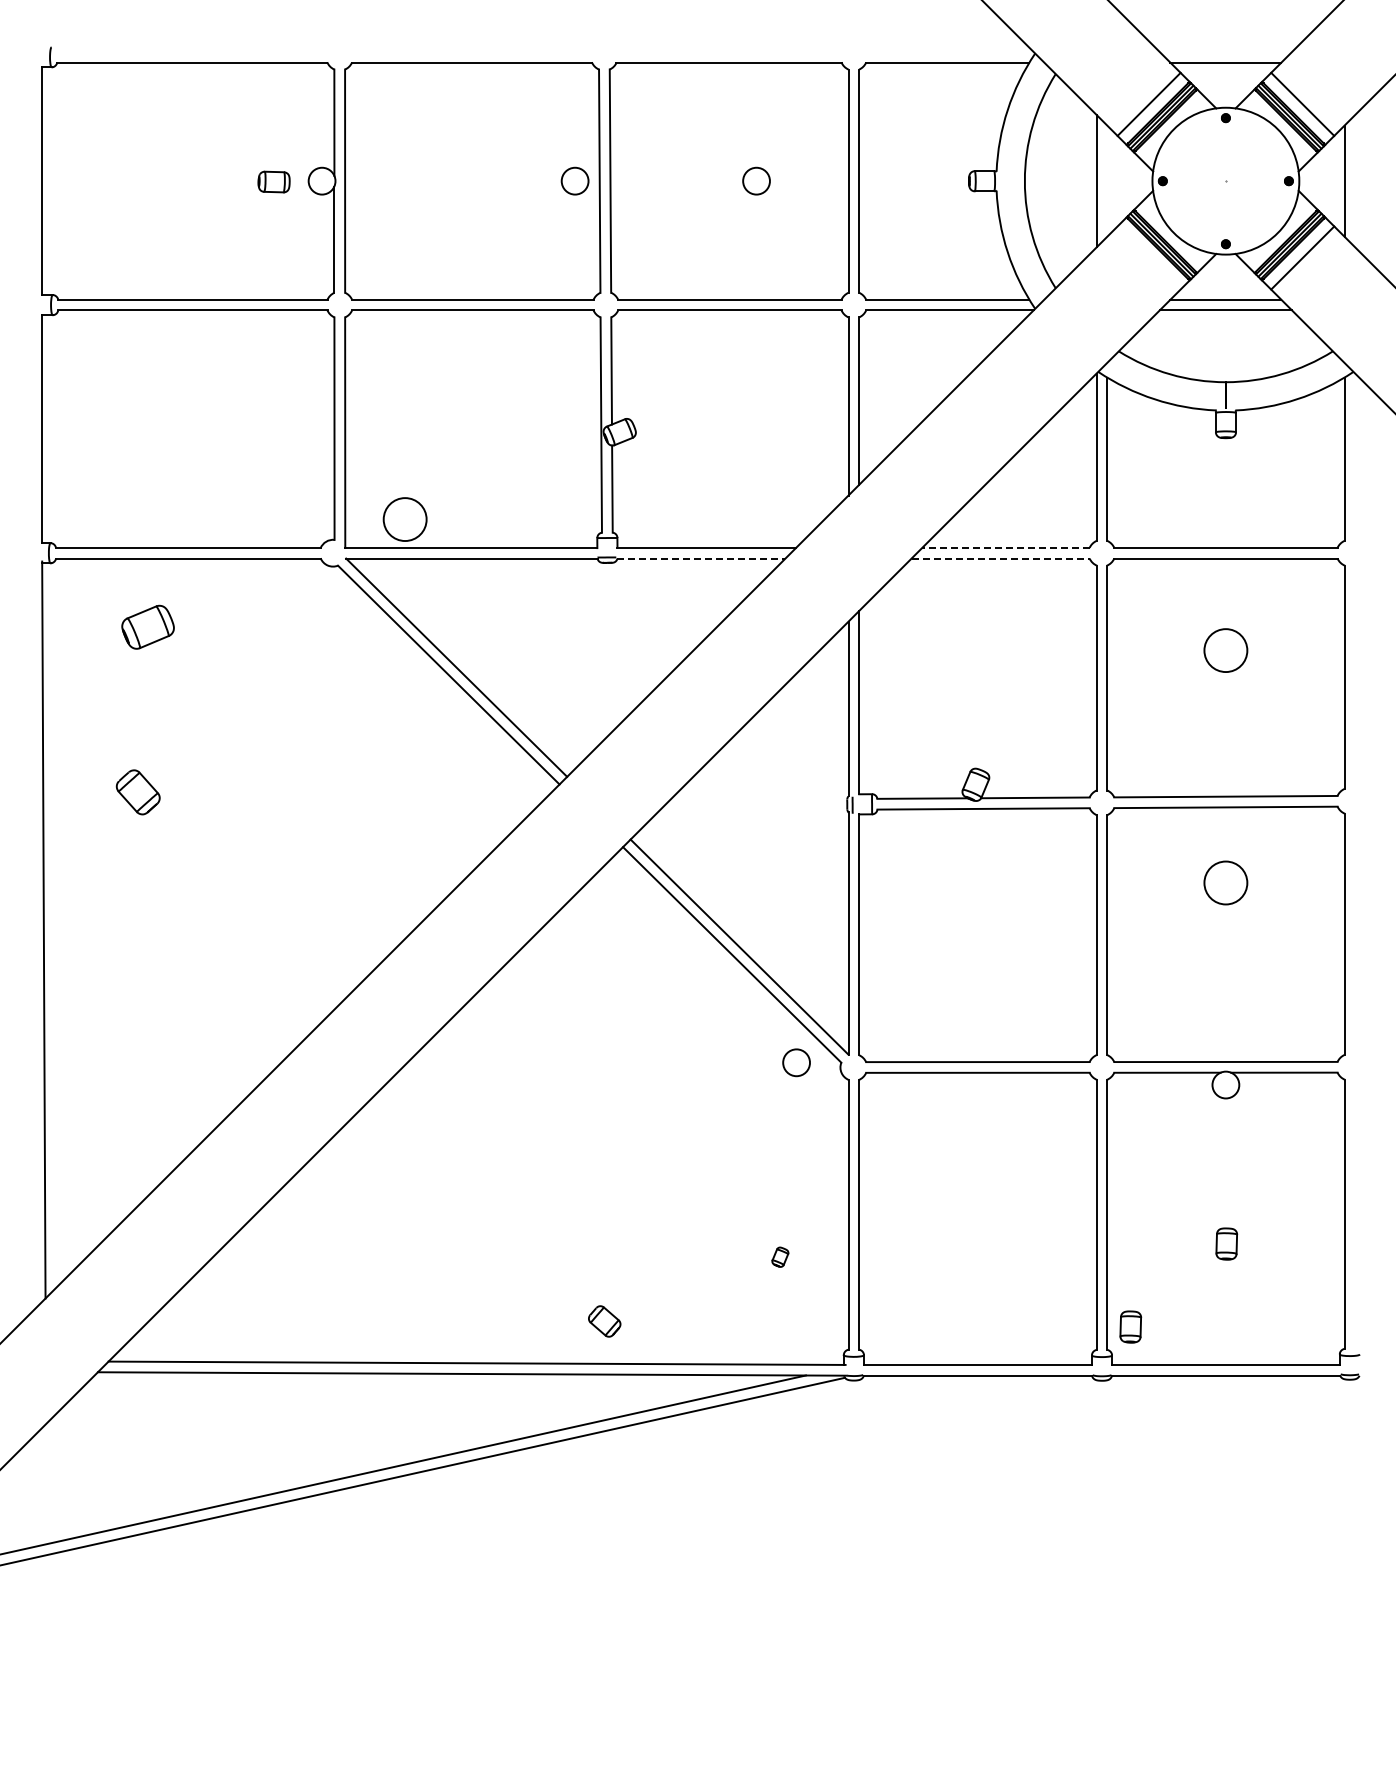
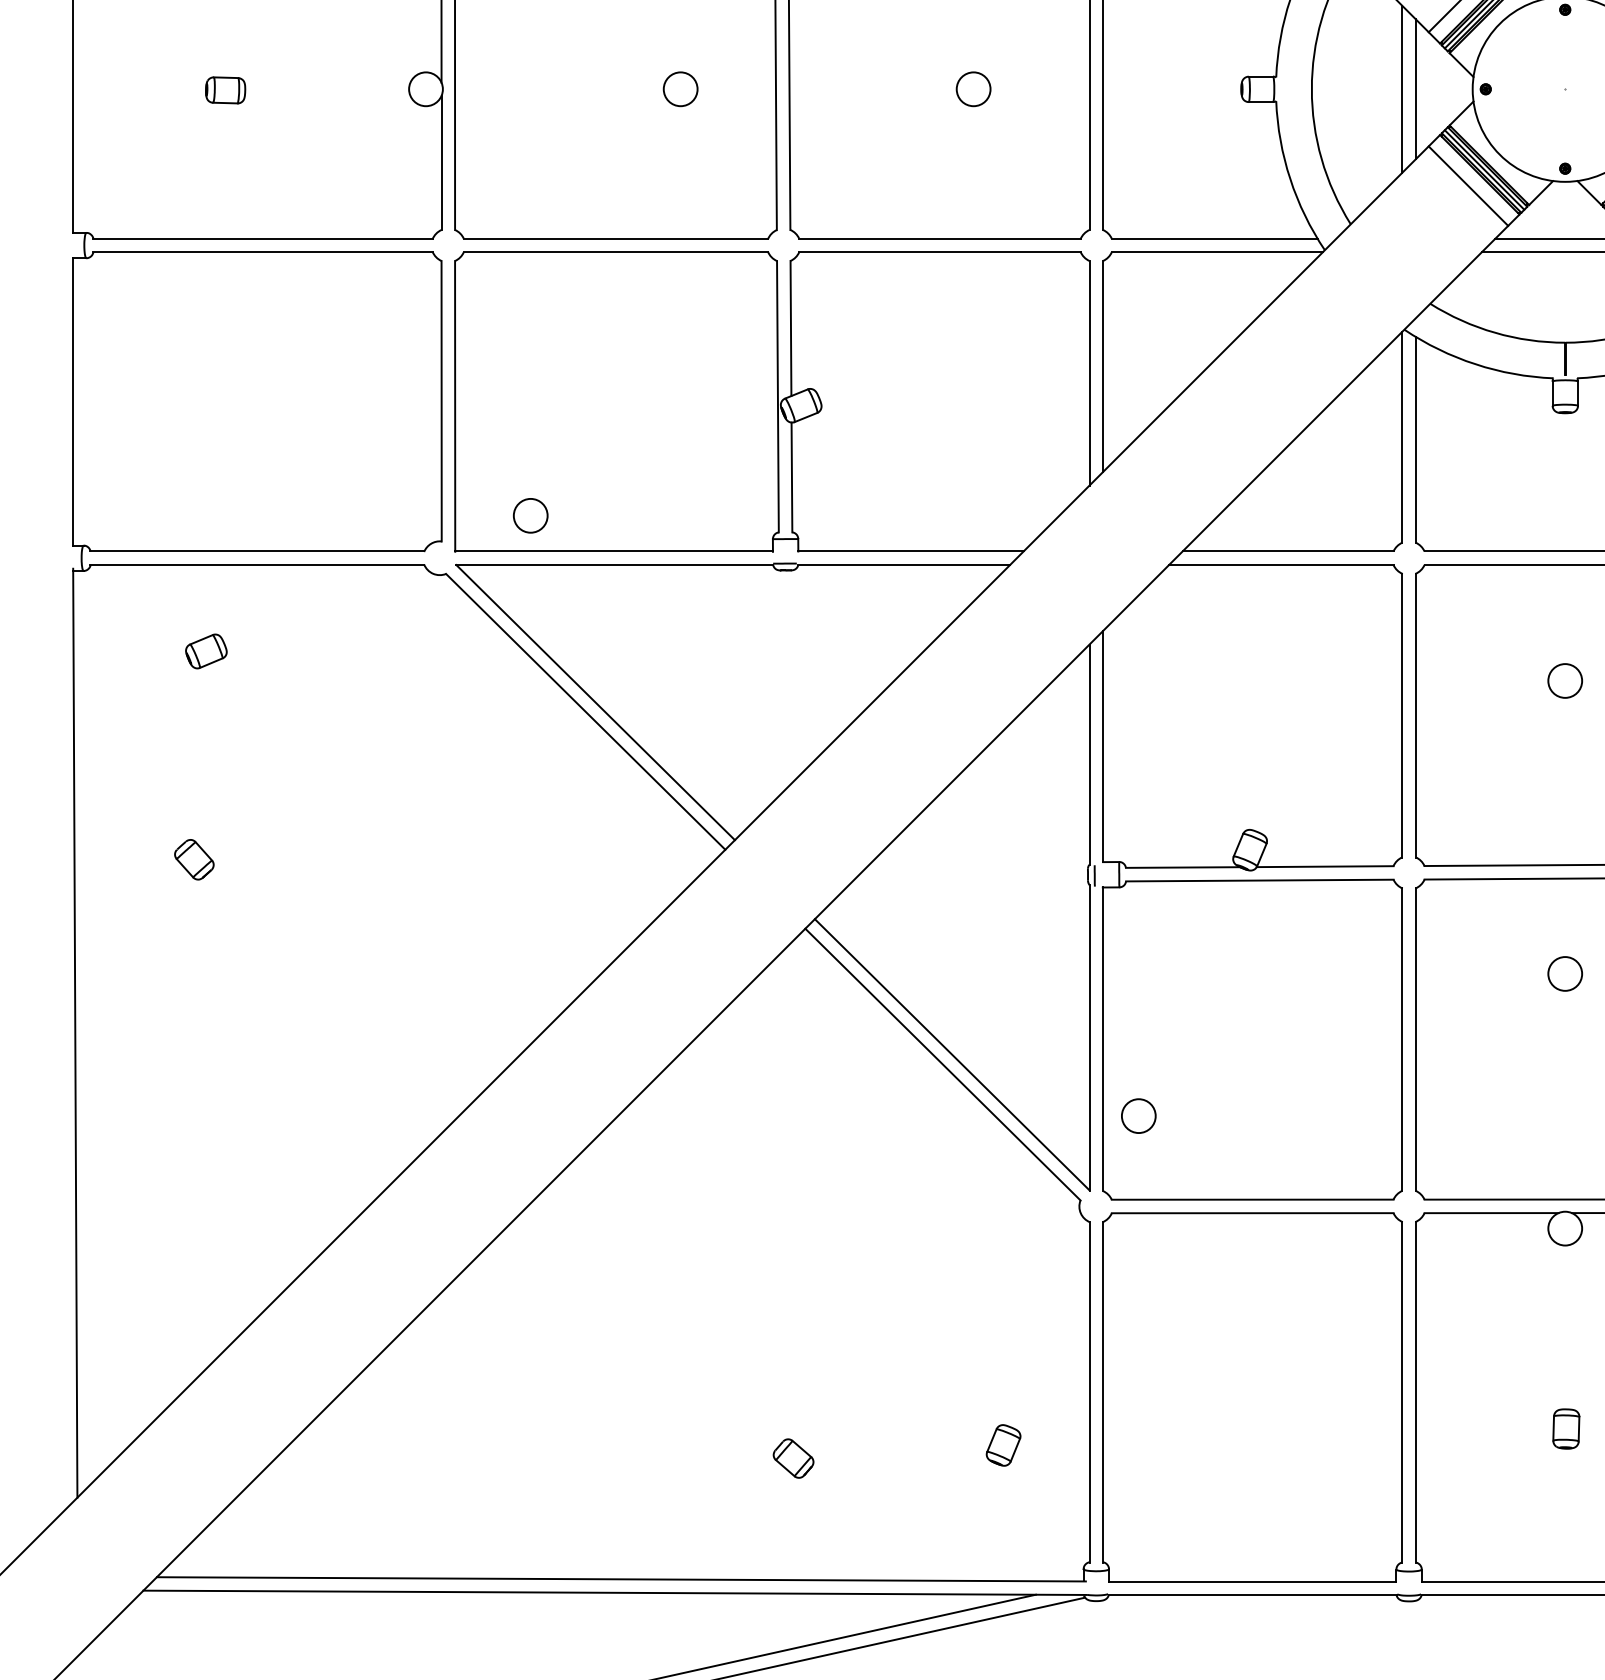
circle: (574, 180) -> (679, 88), moved
line: (1107, 180) -> (1416, 88), added
part: (273, 181) -> (224, 89), moved
line: (1148, 257) -> (1467, 185), added
circle: (404, 519) -> (529, 515), size x0.62
line: (1006, 547) -> (1288, 551), dashed -> solid
line: (701, 558) -> (904, 564), dashed -> solid
line: (1001, 558) -> (1282, 564), dashed -> solid
part: (147, 626) -> (205, 650), size x0.62
circle: (1225, 650) -> (1564, 680), size x0.62
part: (138, 792) -> (194, 859), size x0.71
circle: (1225, 882) -> (1564, 973), size x0.62
circle: (796, 1062) -> (1138, 1115), moved
part: (780, 1257) -> (1003, 1445), size x1.67
part: (604, 1321) -> (793, 1458), moved
part: (1130, 1326) -> (1445, 1532), removed

